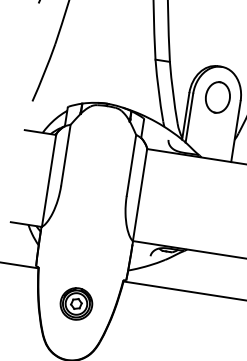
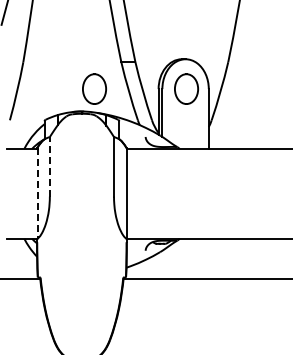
part: (123, 82) -> (94, 88), added
line: (65, 154) -> (49, 166), solid -> dashed
line: (49, 180) -> (37, 193), solid -> dashed
part: (75, 304) -> (81, 307), removed

